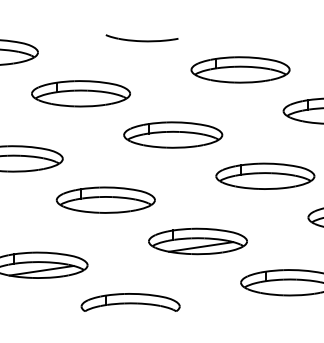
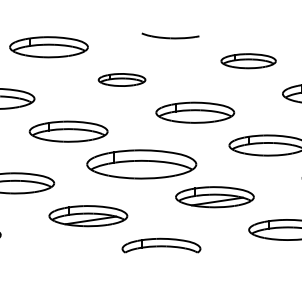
part: (240, 70) -> (248, 61), size x0.7
part: (80, 93) -> (121, 79), size x0.6
part: (105, 200) -> (141, 164), size x1.4

